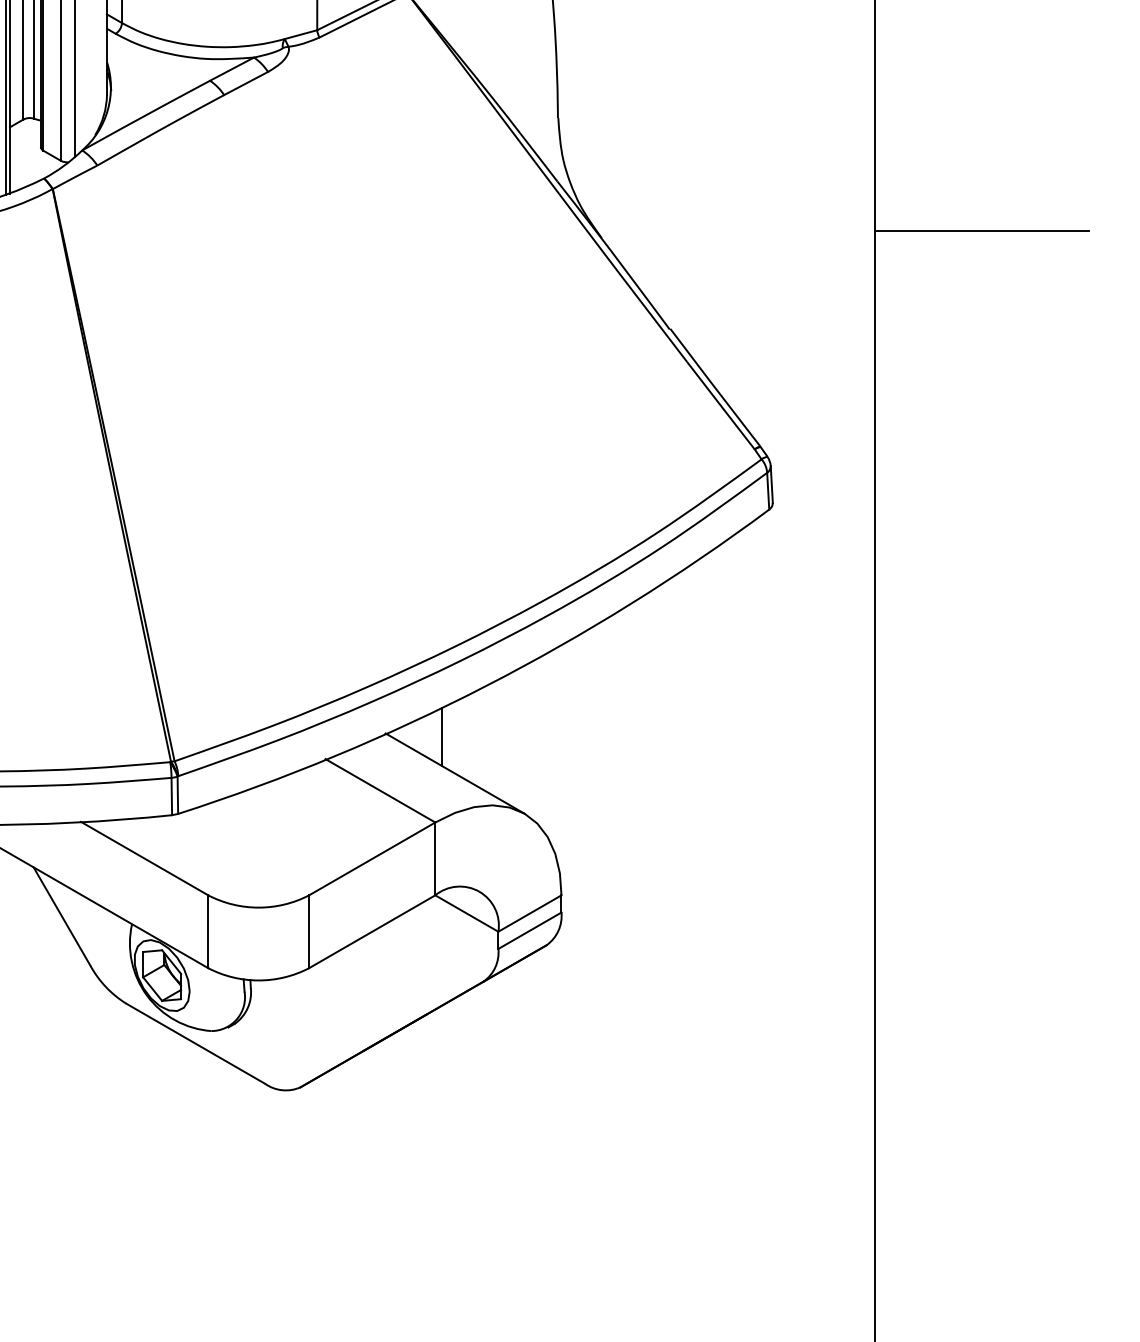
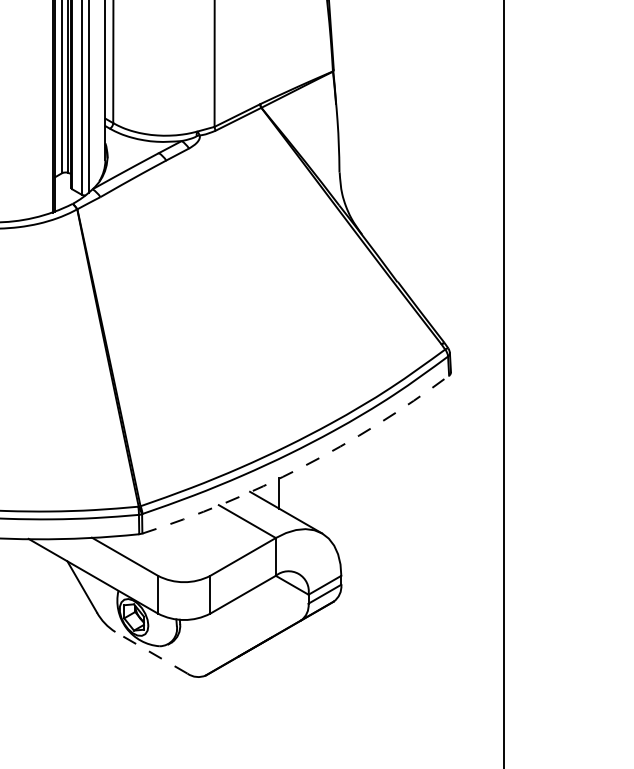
line: (981, 231) -> (559, 231), removed
arc: (486, 686) -> (302, 467), solid -> dashed
line: (195, 1043) -> (151, 652), solid -> dashed

